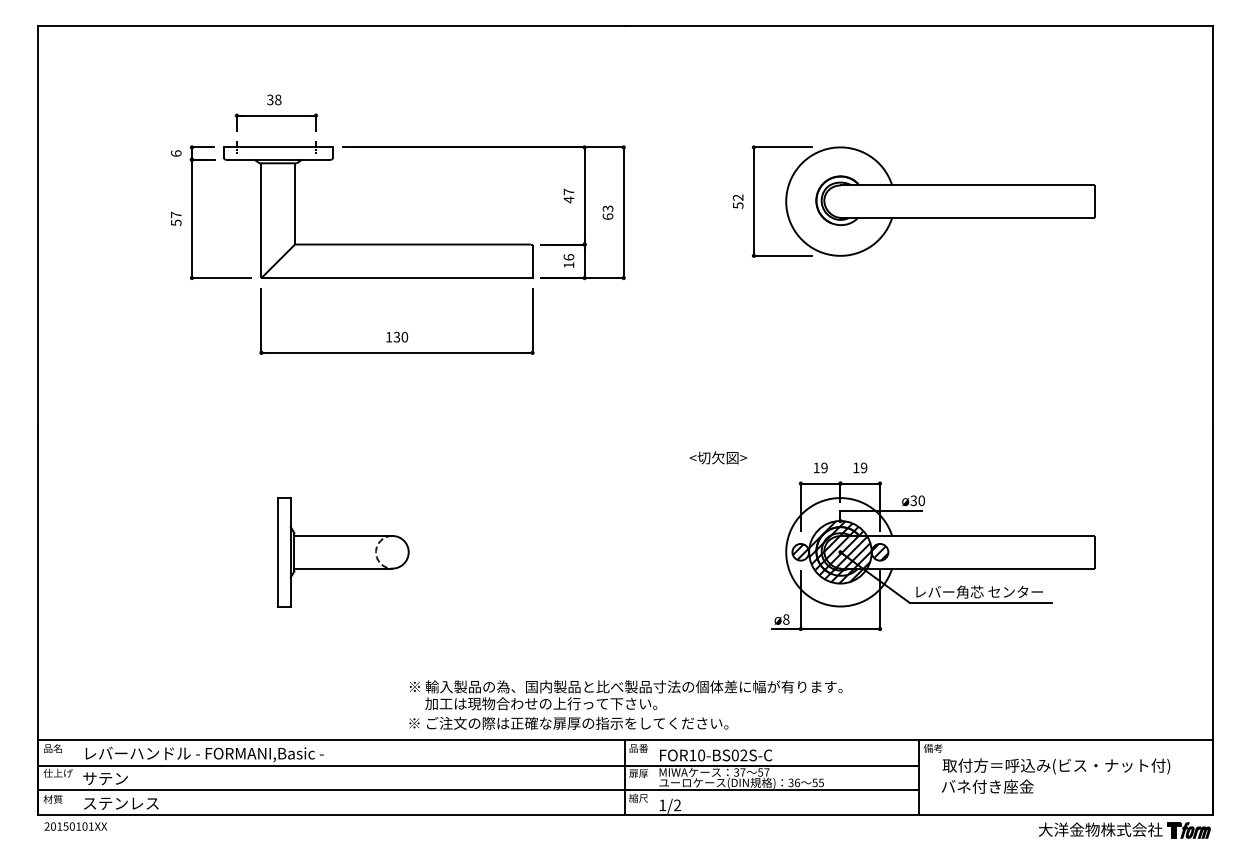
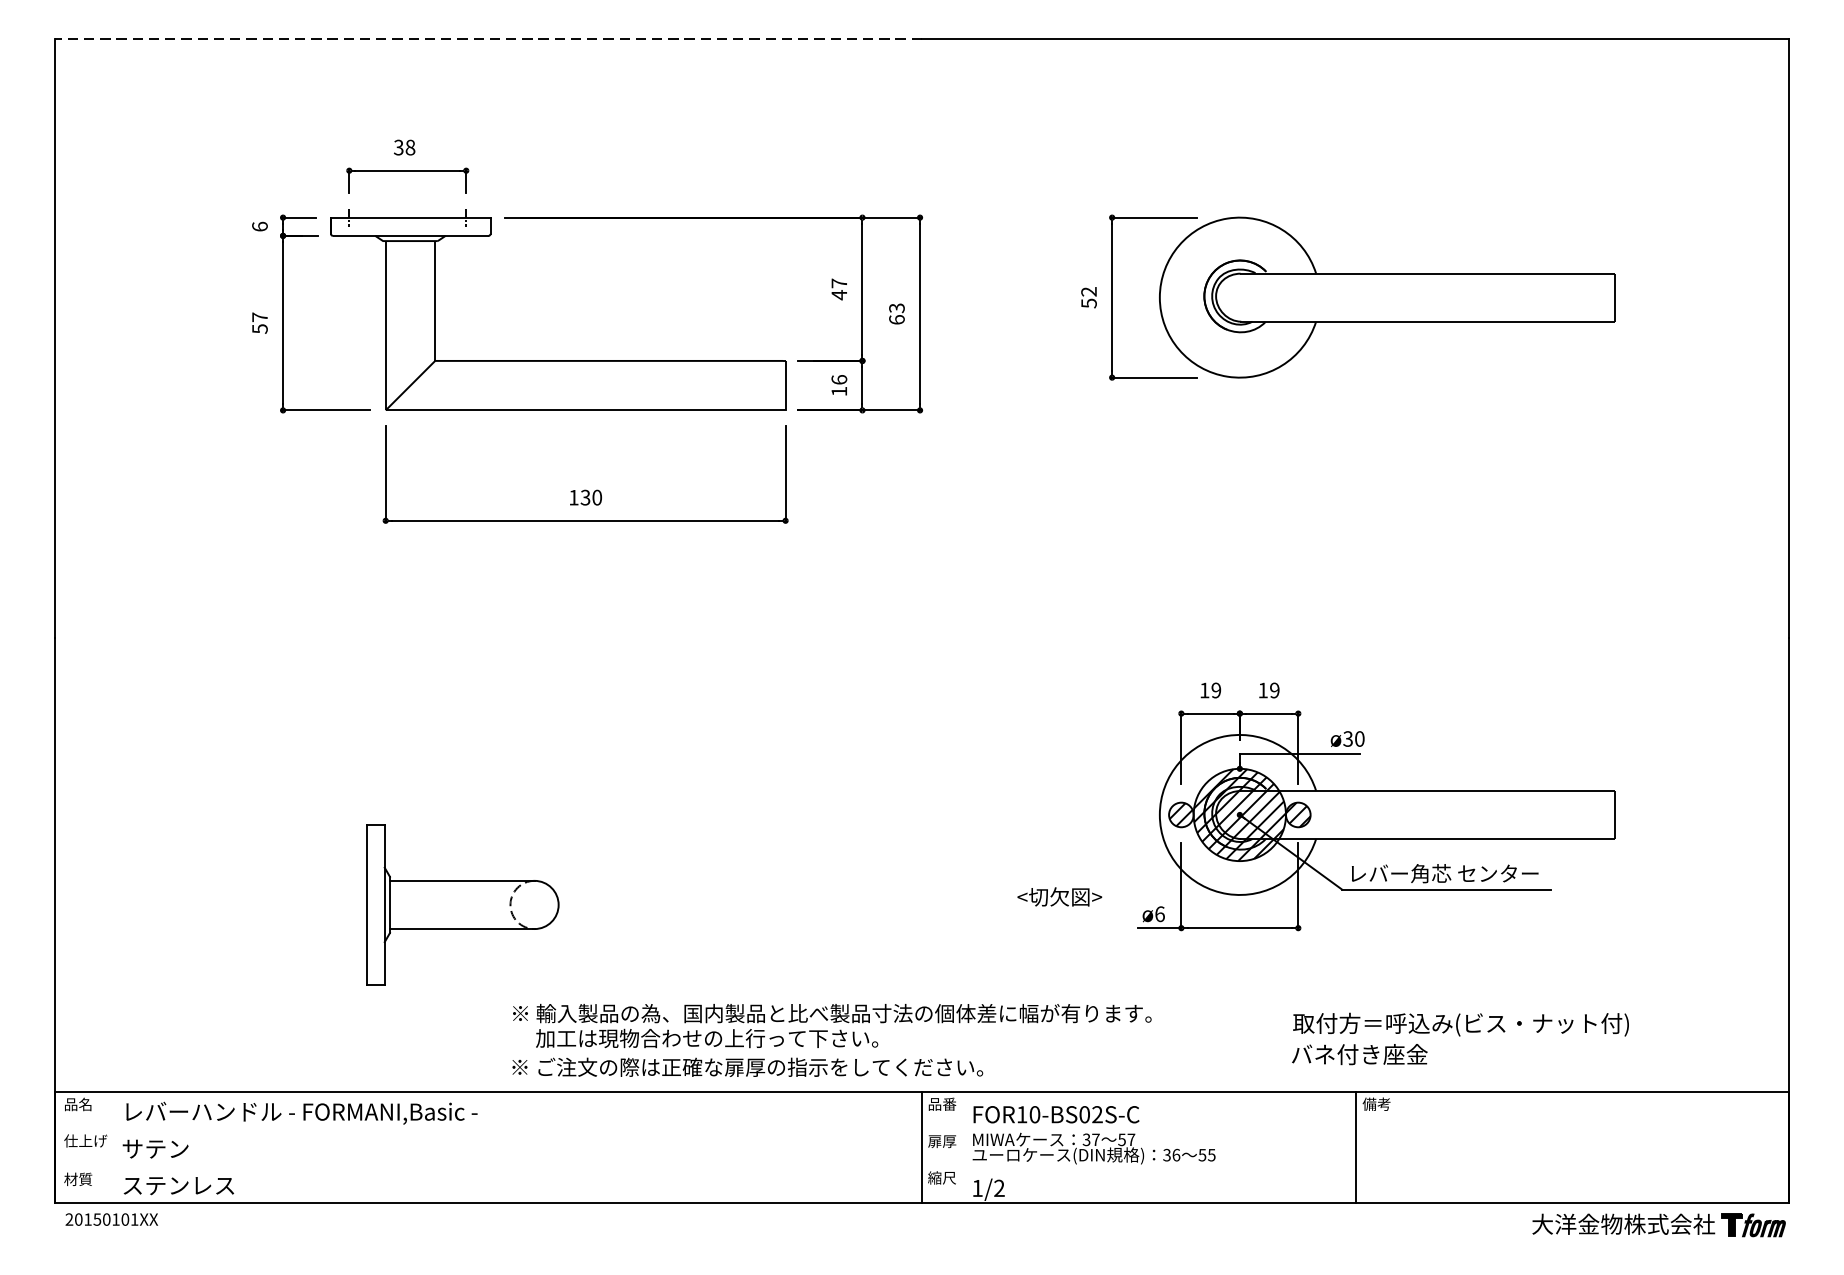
line: (331, 26) -> (488, 39), solid -> dashed
text: (717, 457) -> (1058, 896), moved
part: (343, 552) -> (462, 905), moved
text: (786, 619) -> (1160, 914), ø8 -> ø6
text: (625, 704) -> (831, 1039), moved
line: (478, 765) -> (705, 1129), removed
text: (1056, 775) -> (1461, 1038), moved
line: (478, 790) -> (705, 1166), removed

